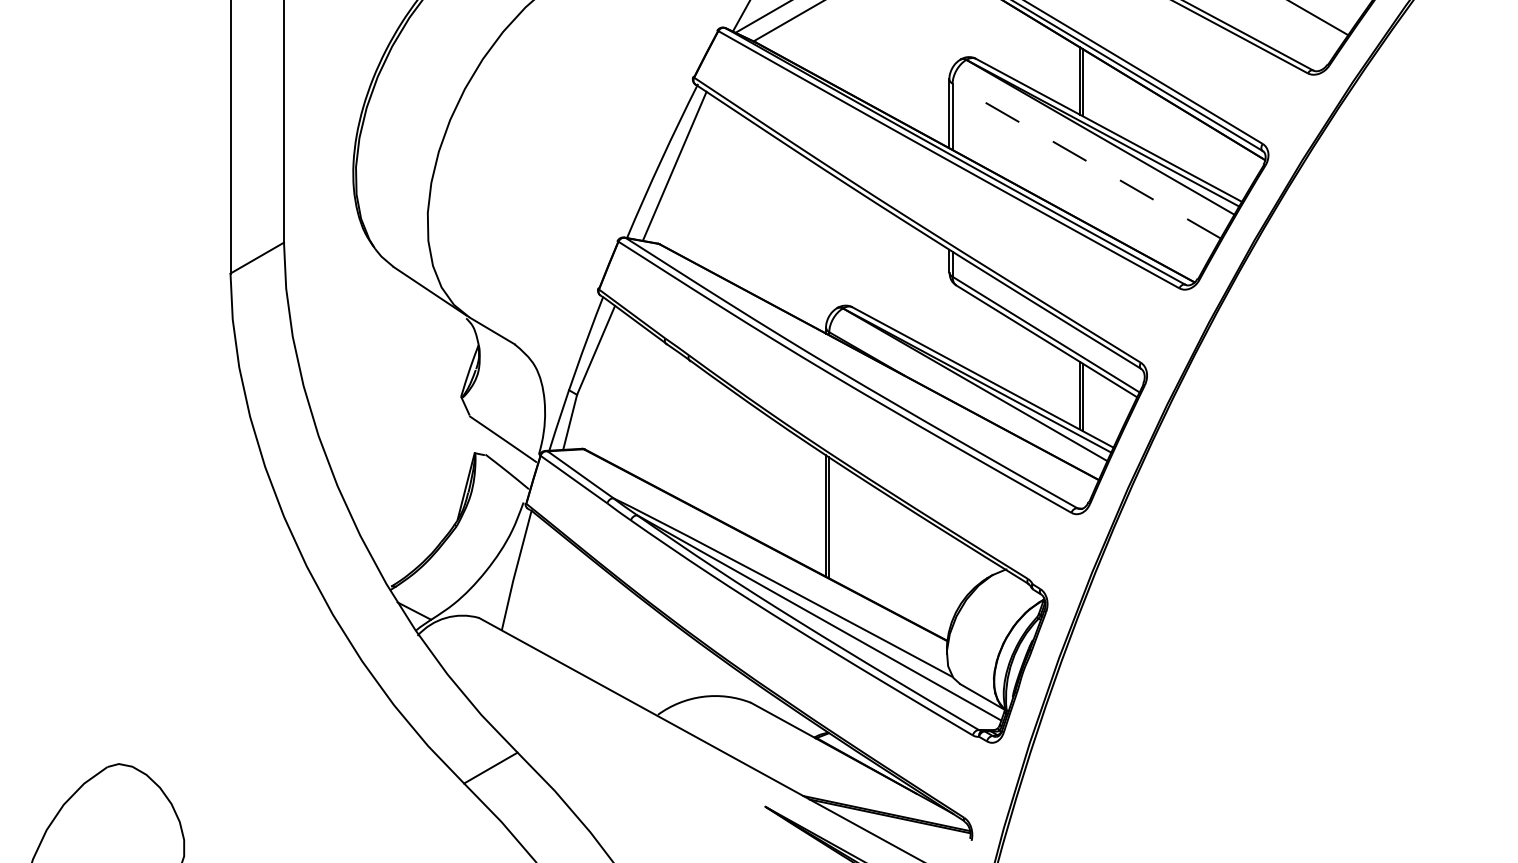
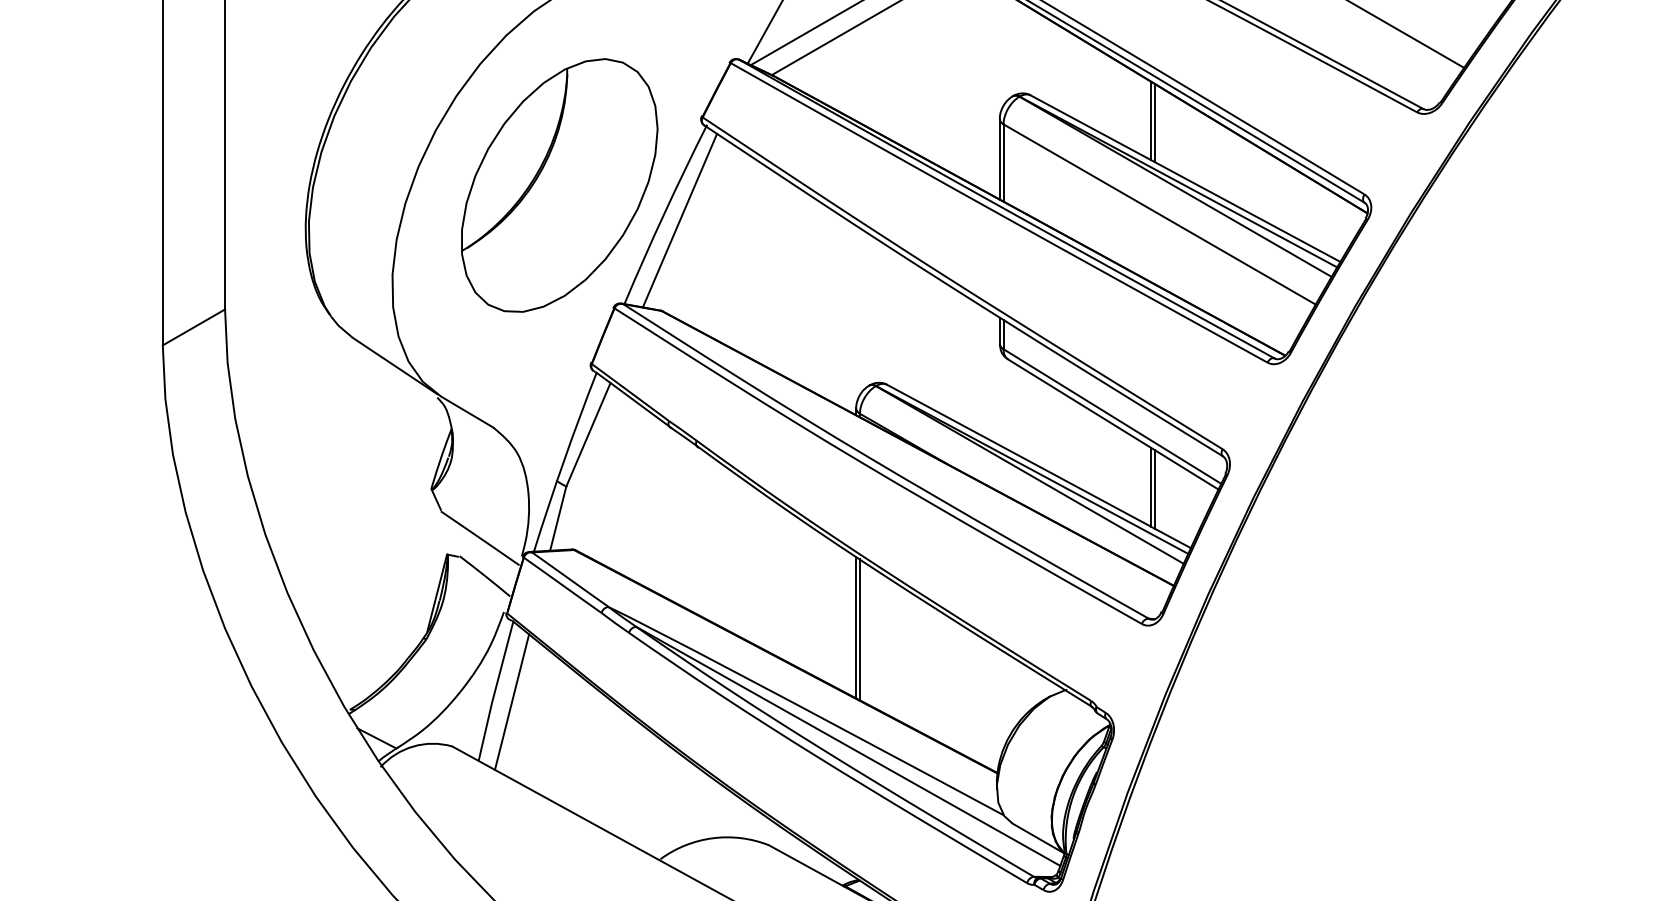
part: (571, 135) -> (559, 184), added
line: (1086, 161) -> (1159, 214), dashed -> solid
line: (530, 579) -> (512, 701), added

